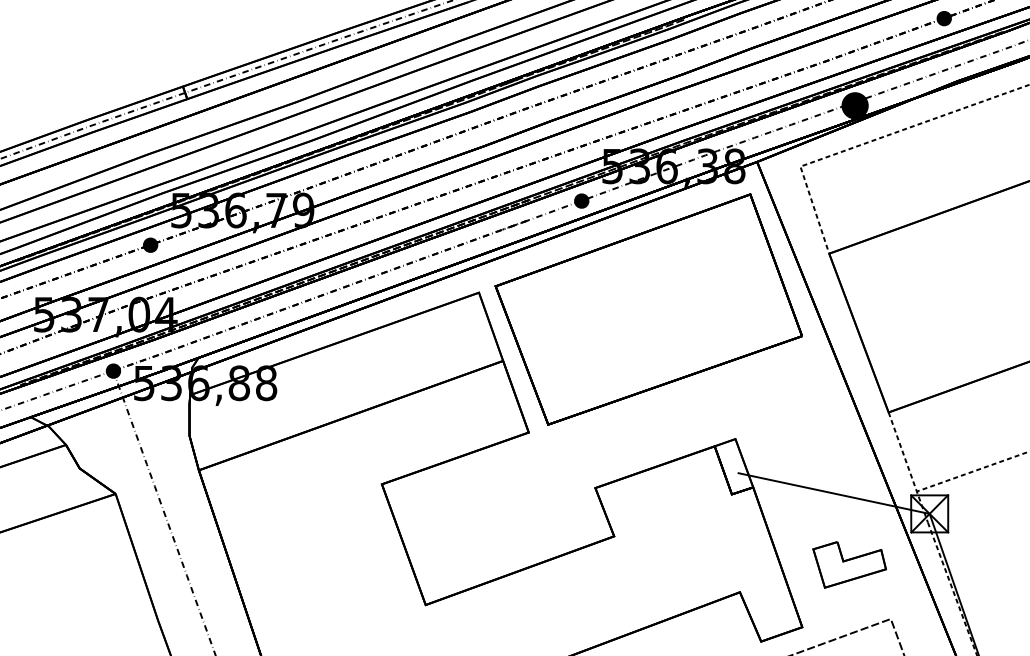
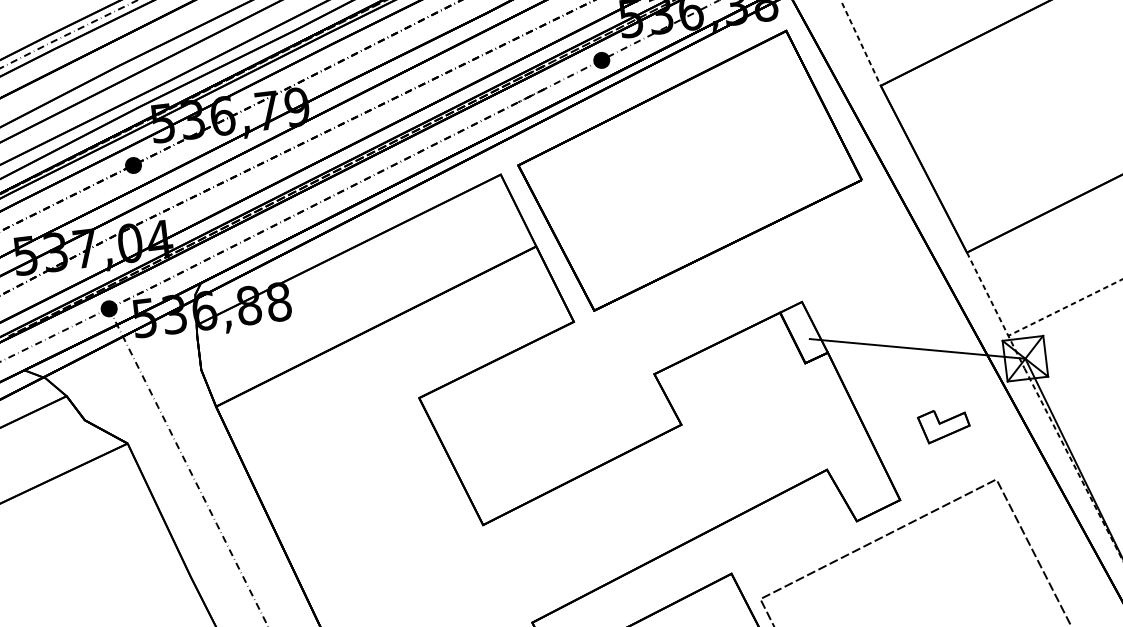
part: (849, 565) -> (943, 426), size x0.62

